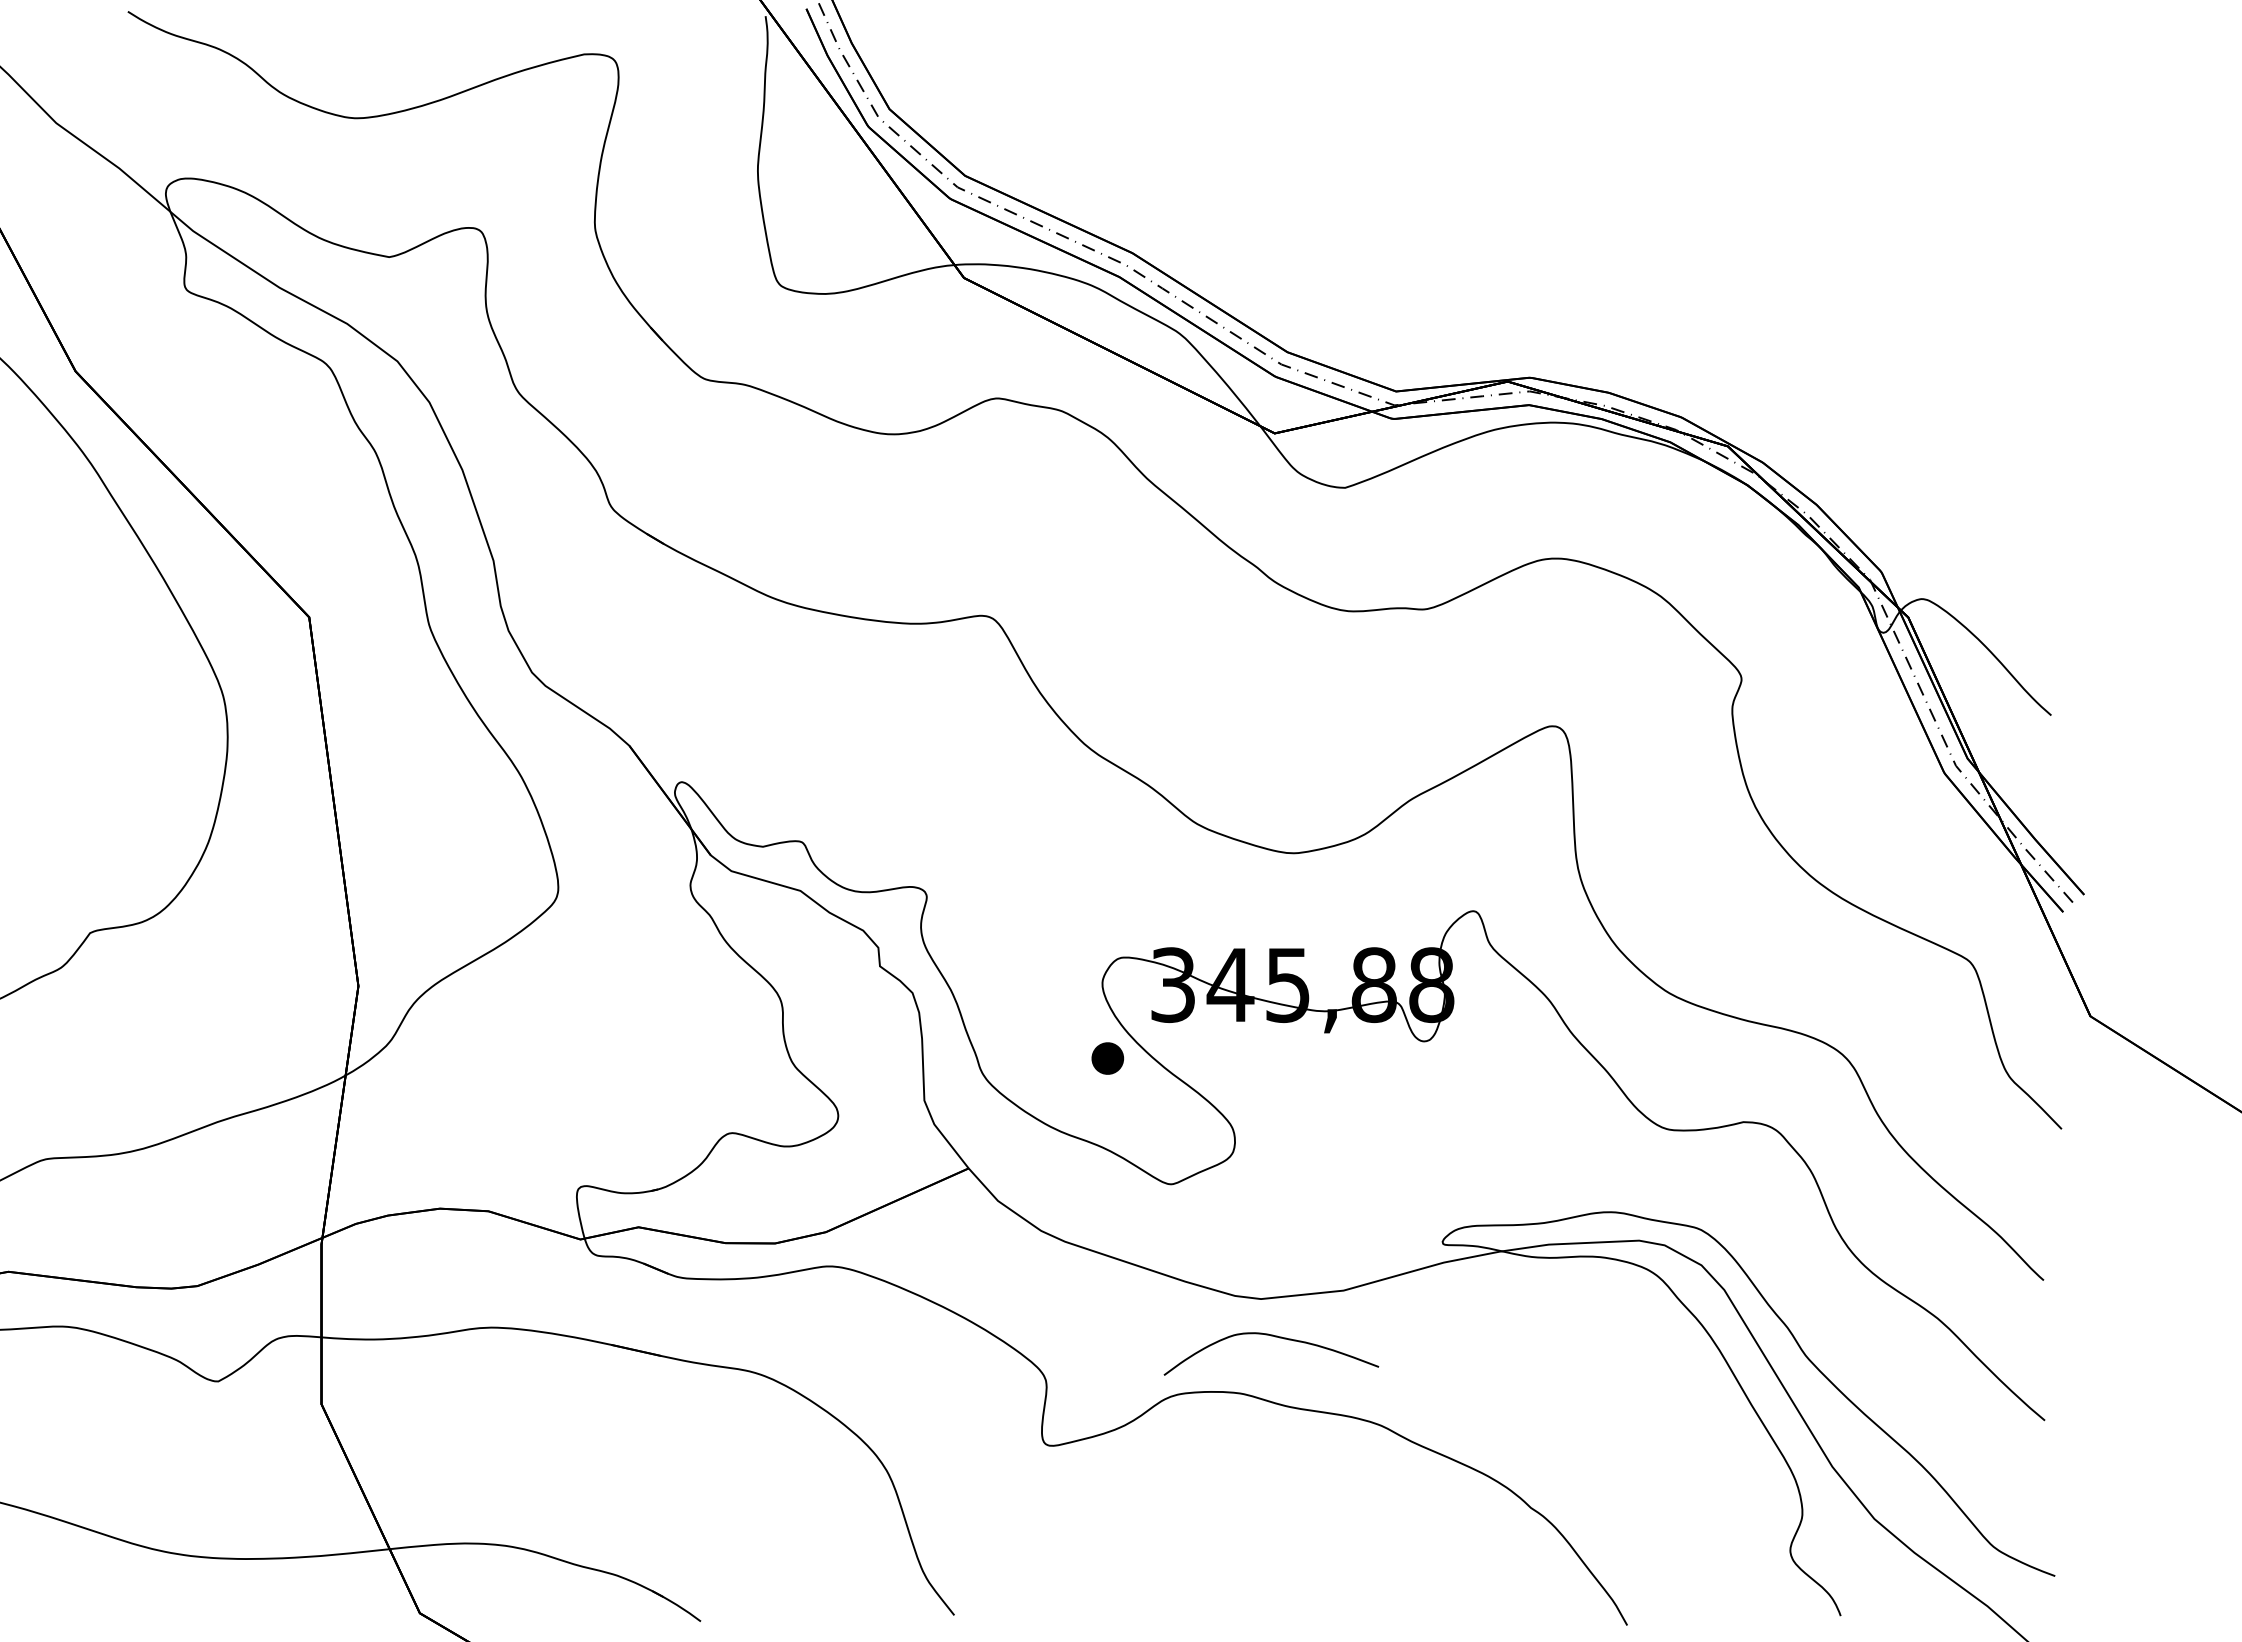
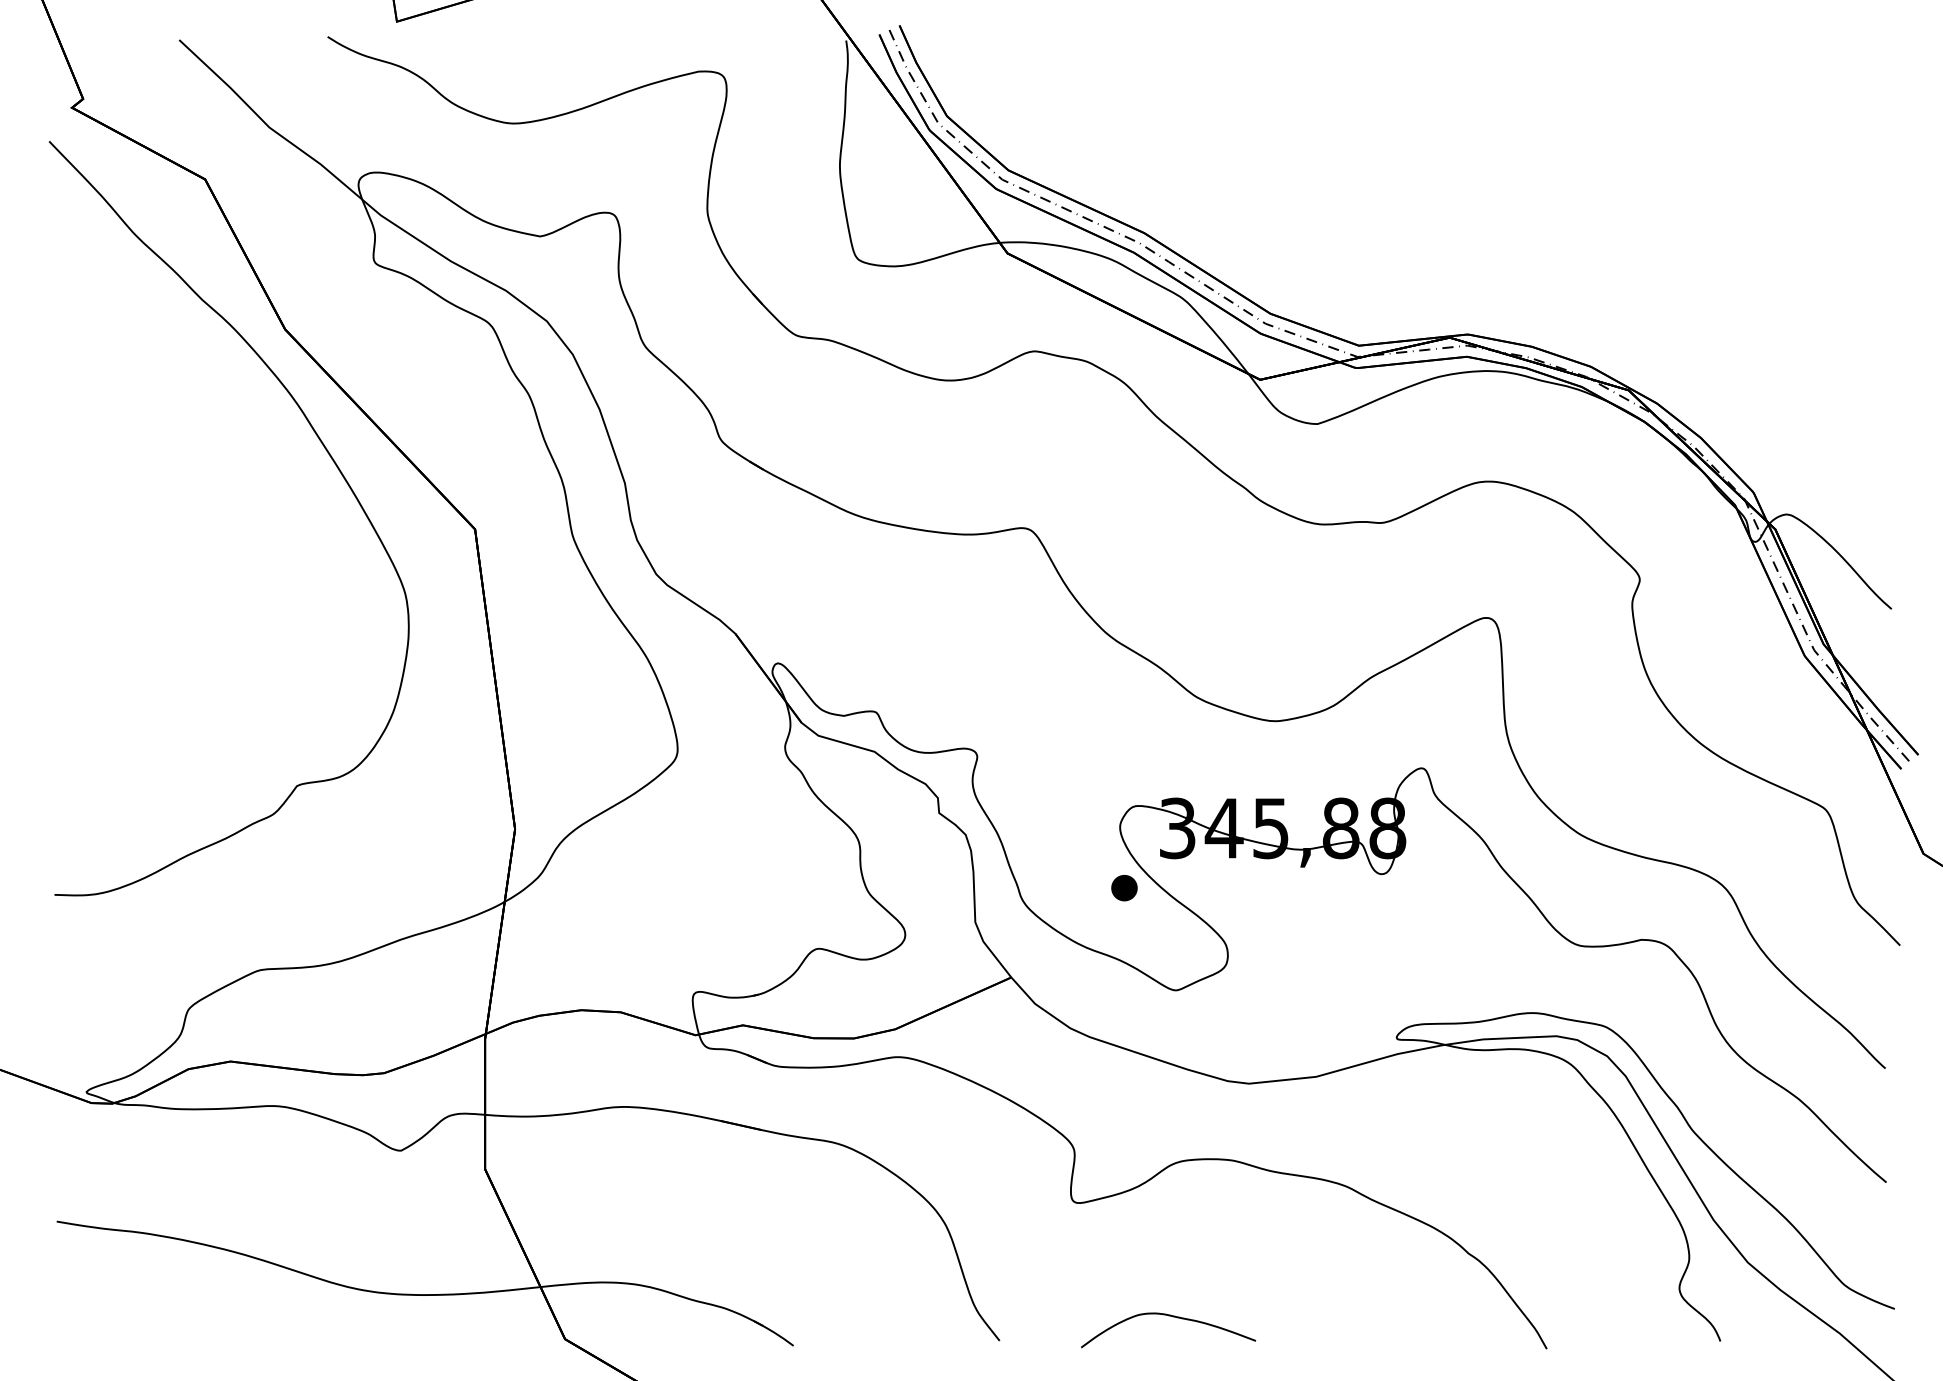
curve: (1276, 1338) -> (1172, 1317), moved

